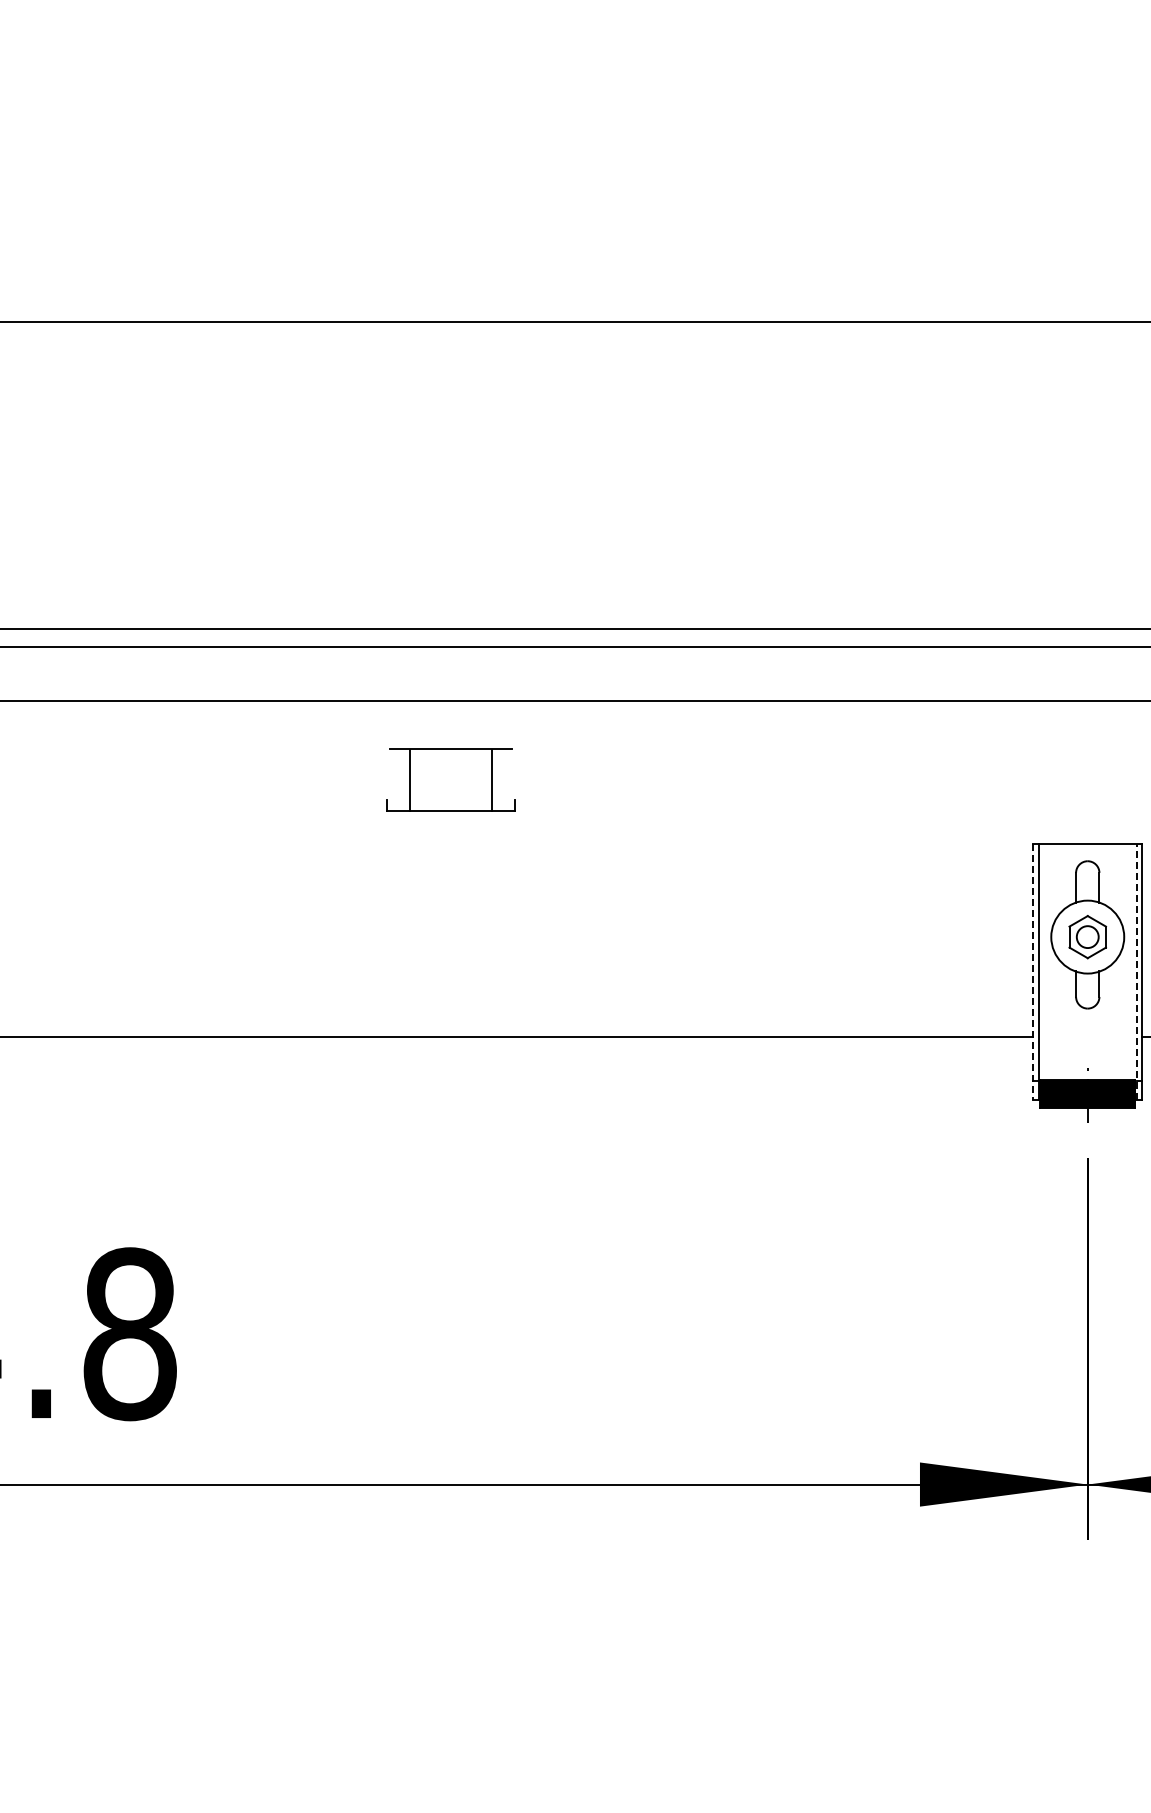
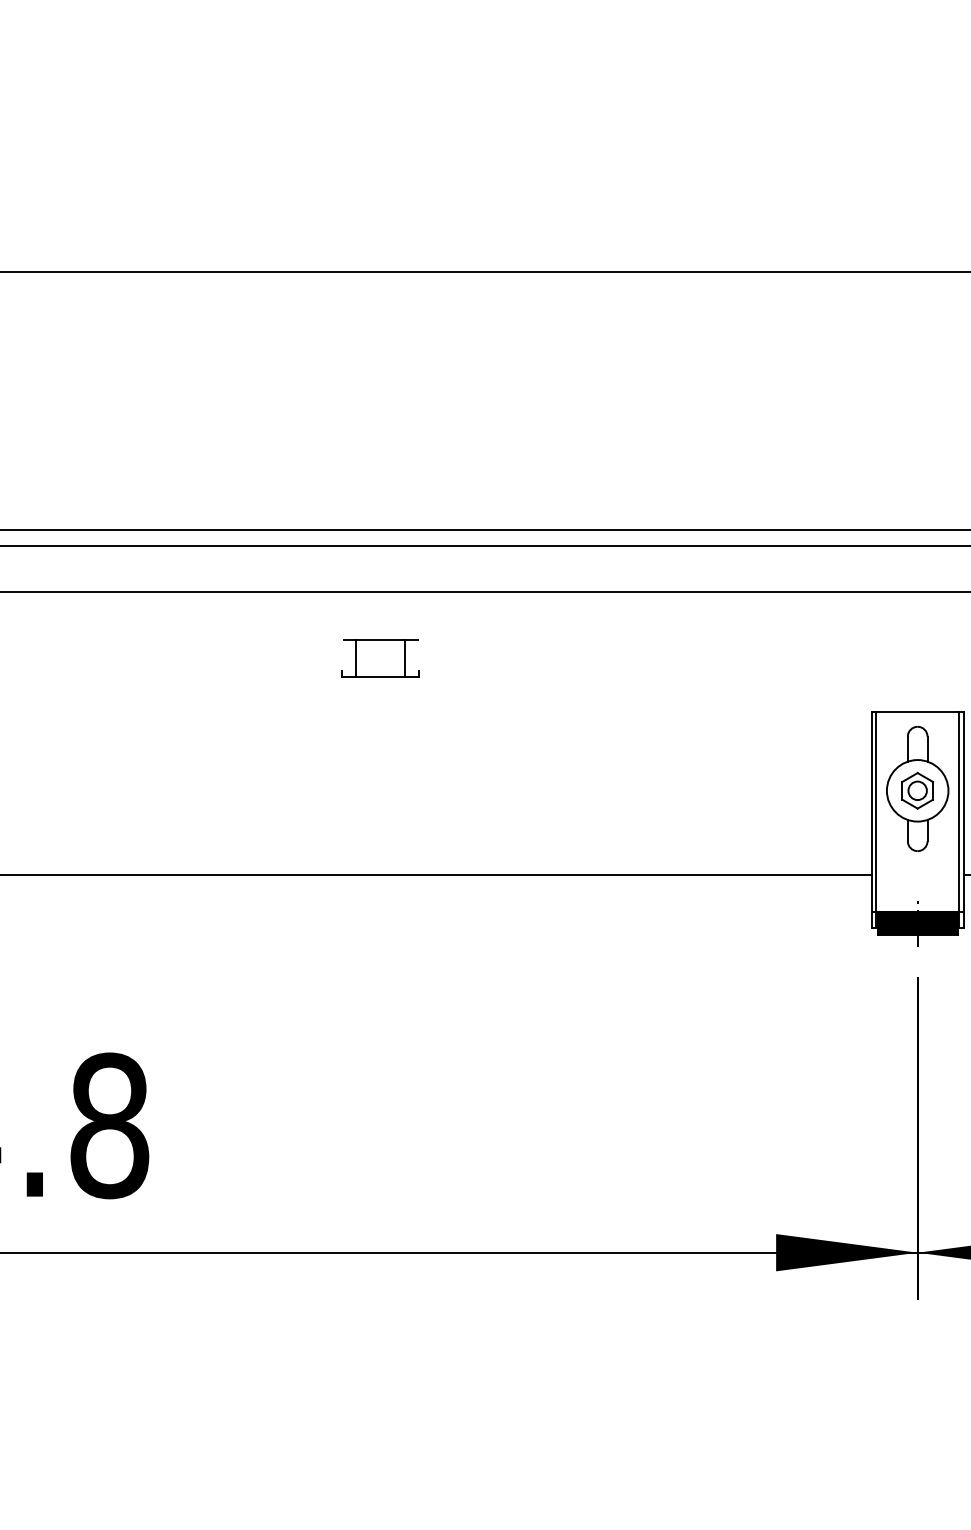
part: (451, 779) -> (380, 657), size x0.71
line: (1137, 971) -> (959, 819), dashed -> solid
line: (1033, 972) -> (871, 820), dashed -> solid

